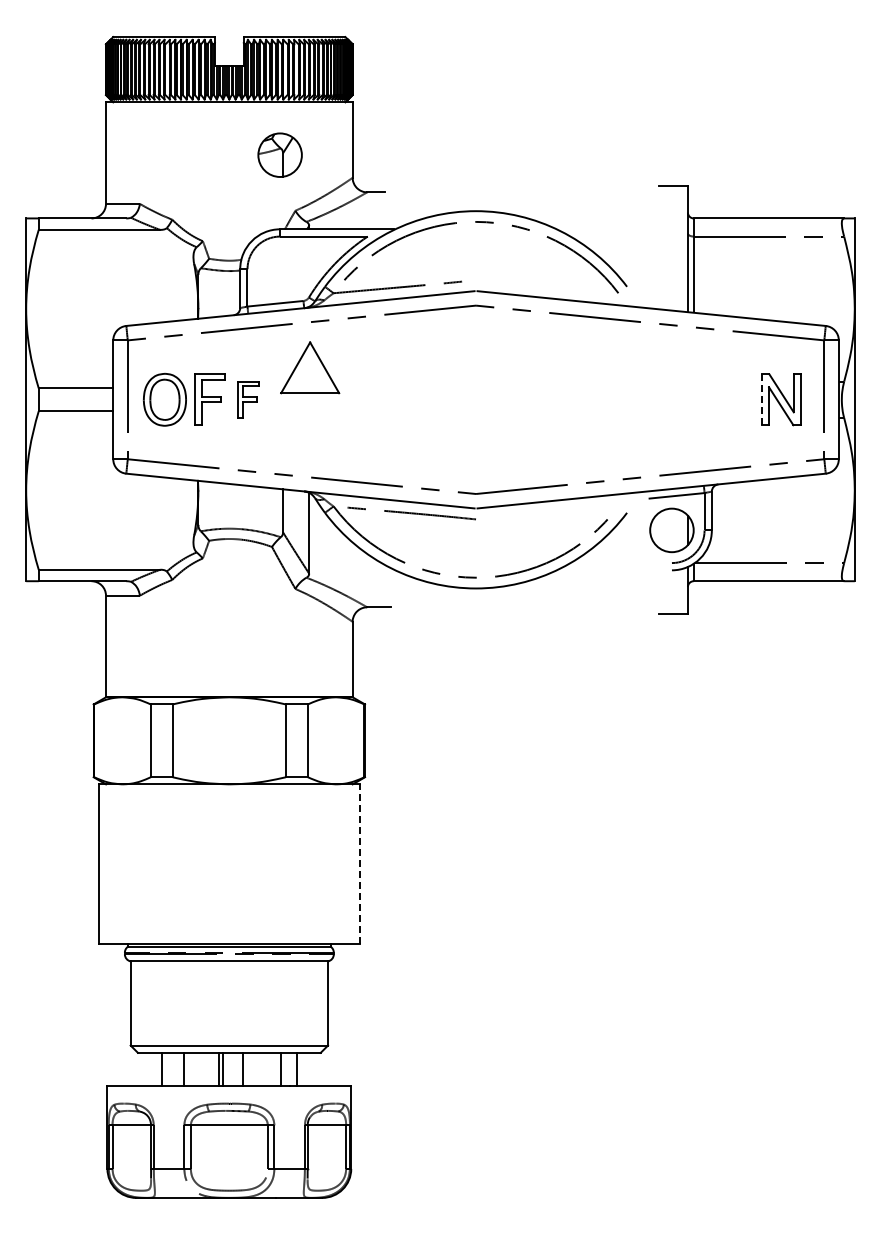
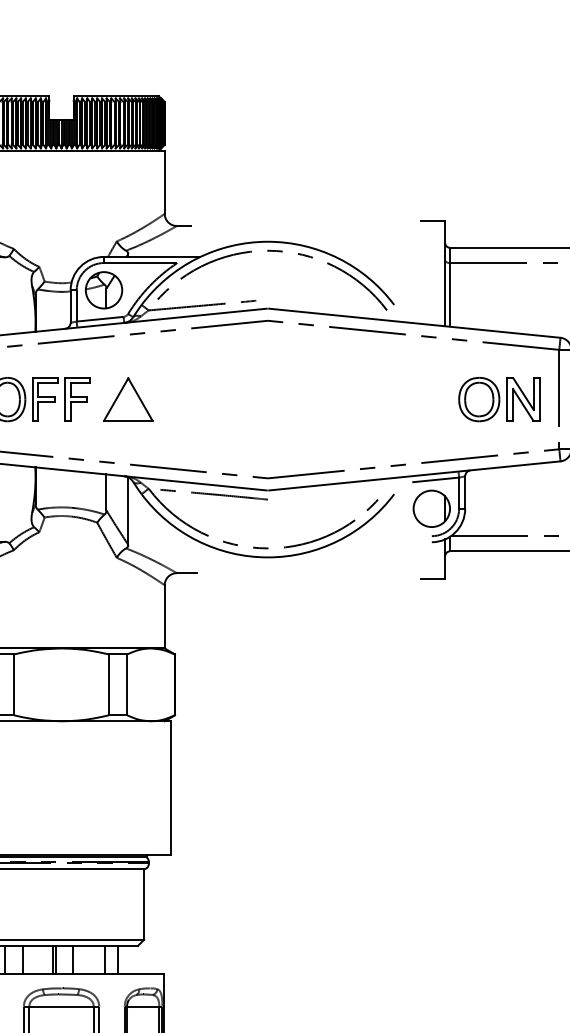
part: (279, 154) -> (103, 289), moved
part: (310, 367) -> (128, 399), moved
part: (248, 399) -> (77, 399), size x1.43
part: (728, 399) -> (479, 399), added
line: (761, 399) -> (506, 399), dashed -> solid
line: (359, 864) -> (170, 788), dashed -> solid

